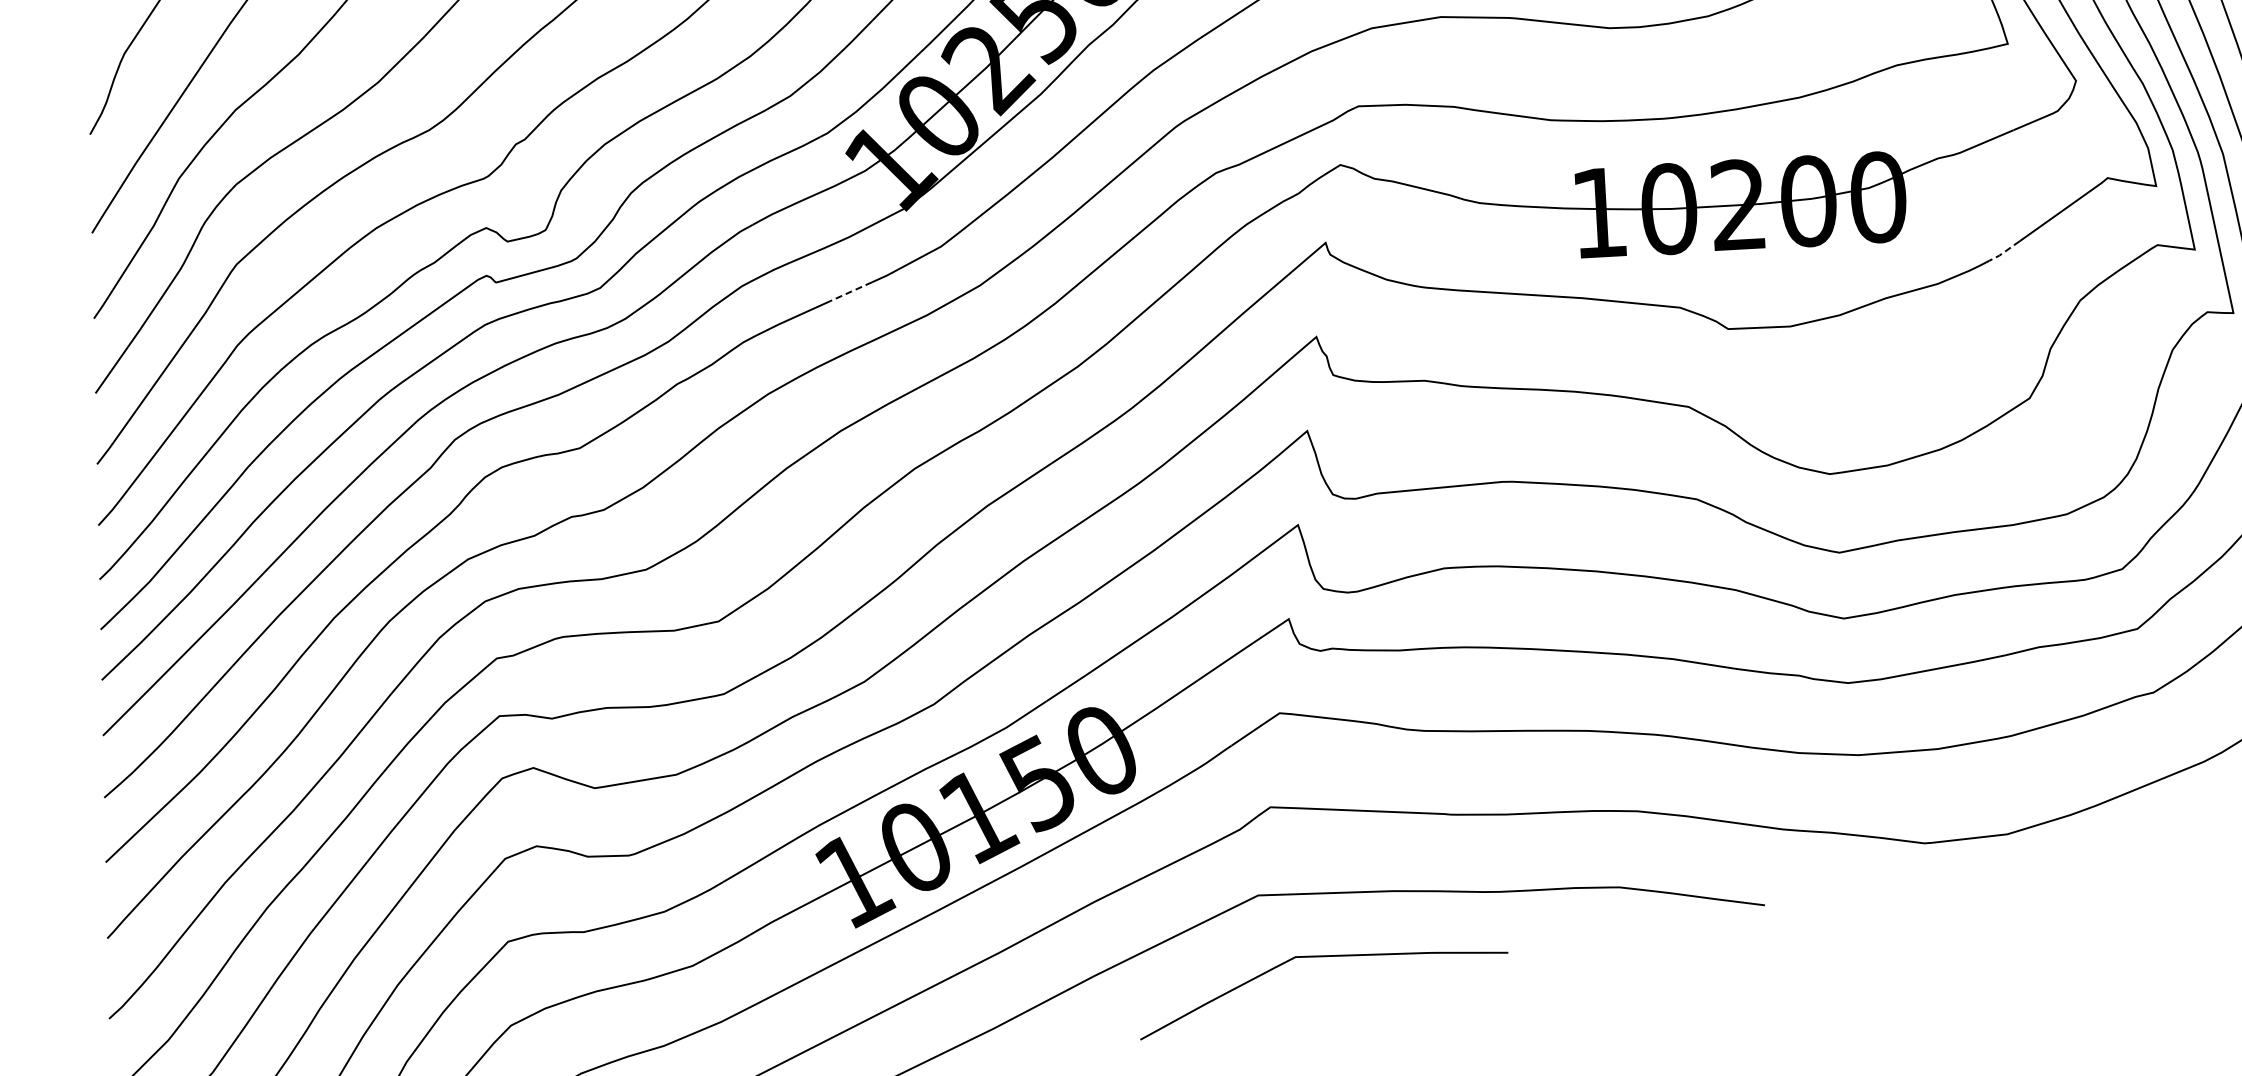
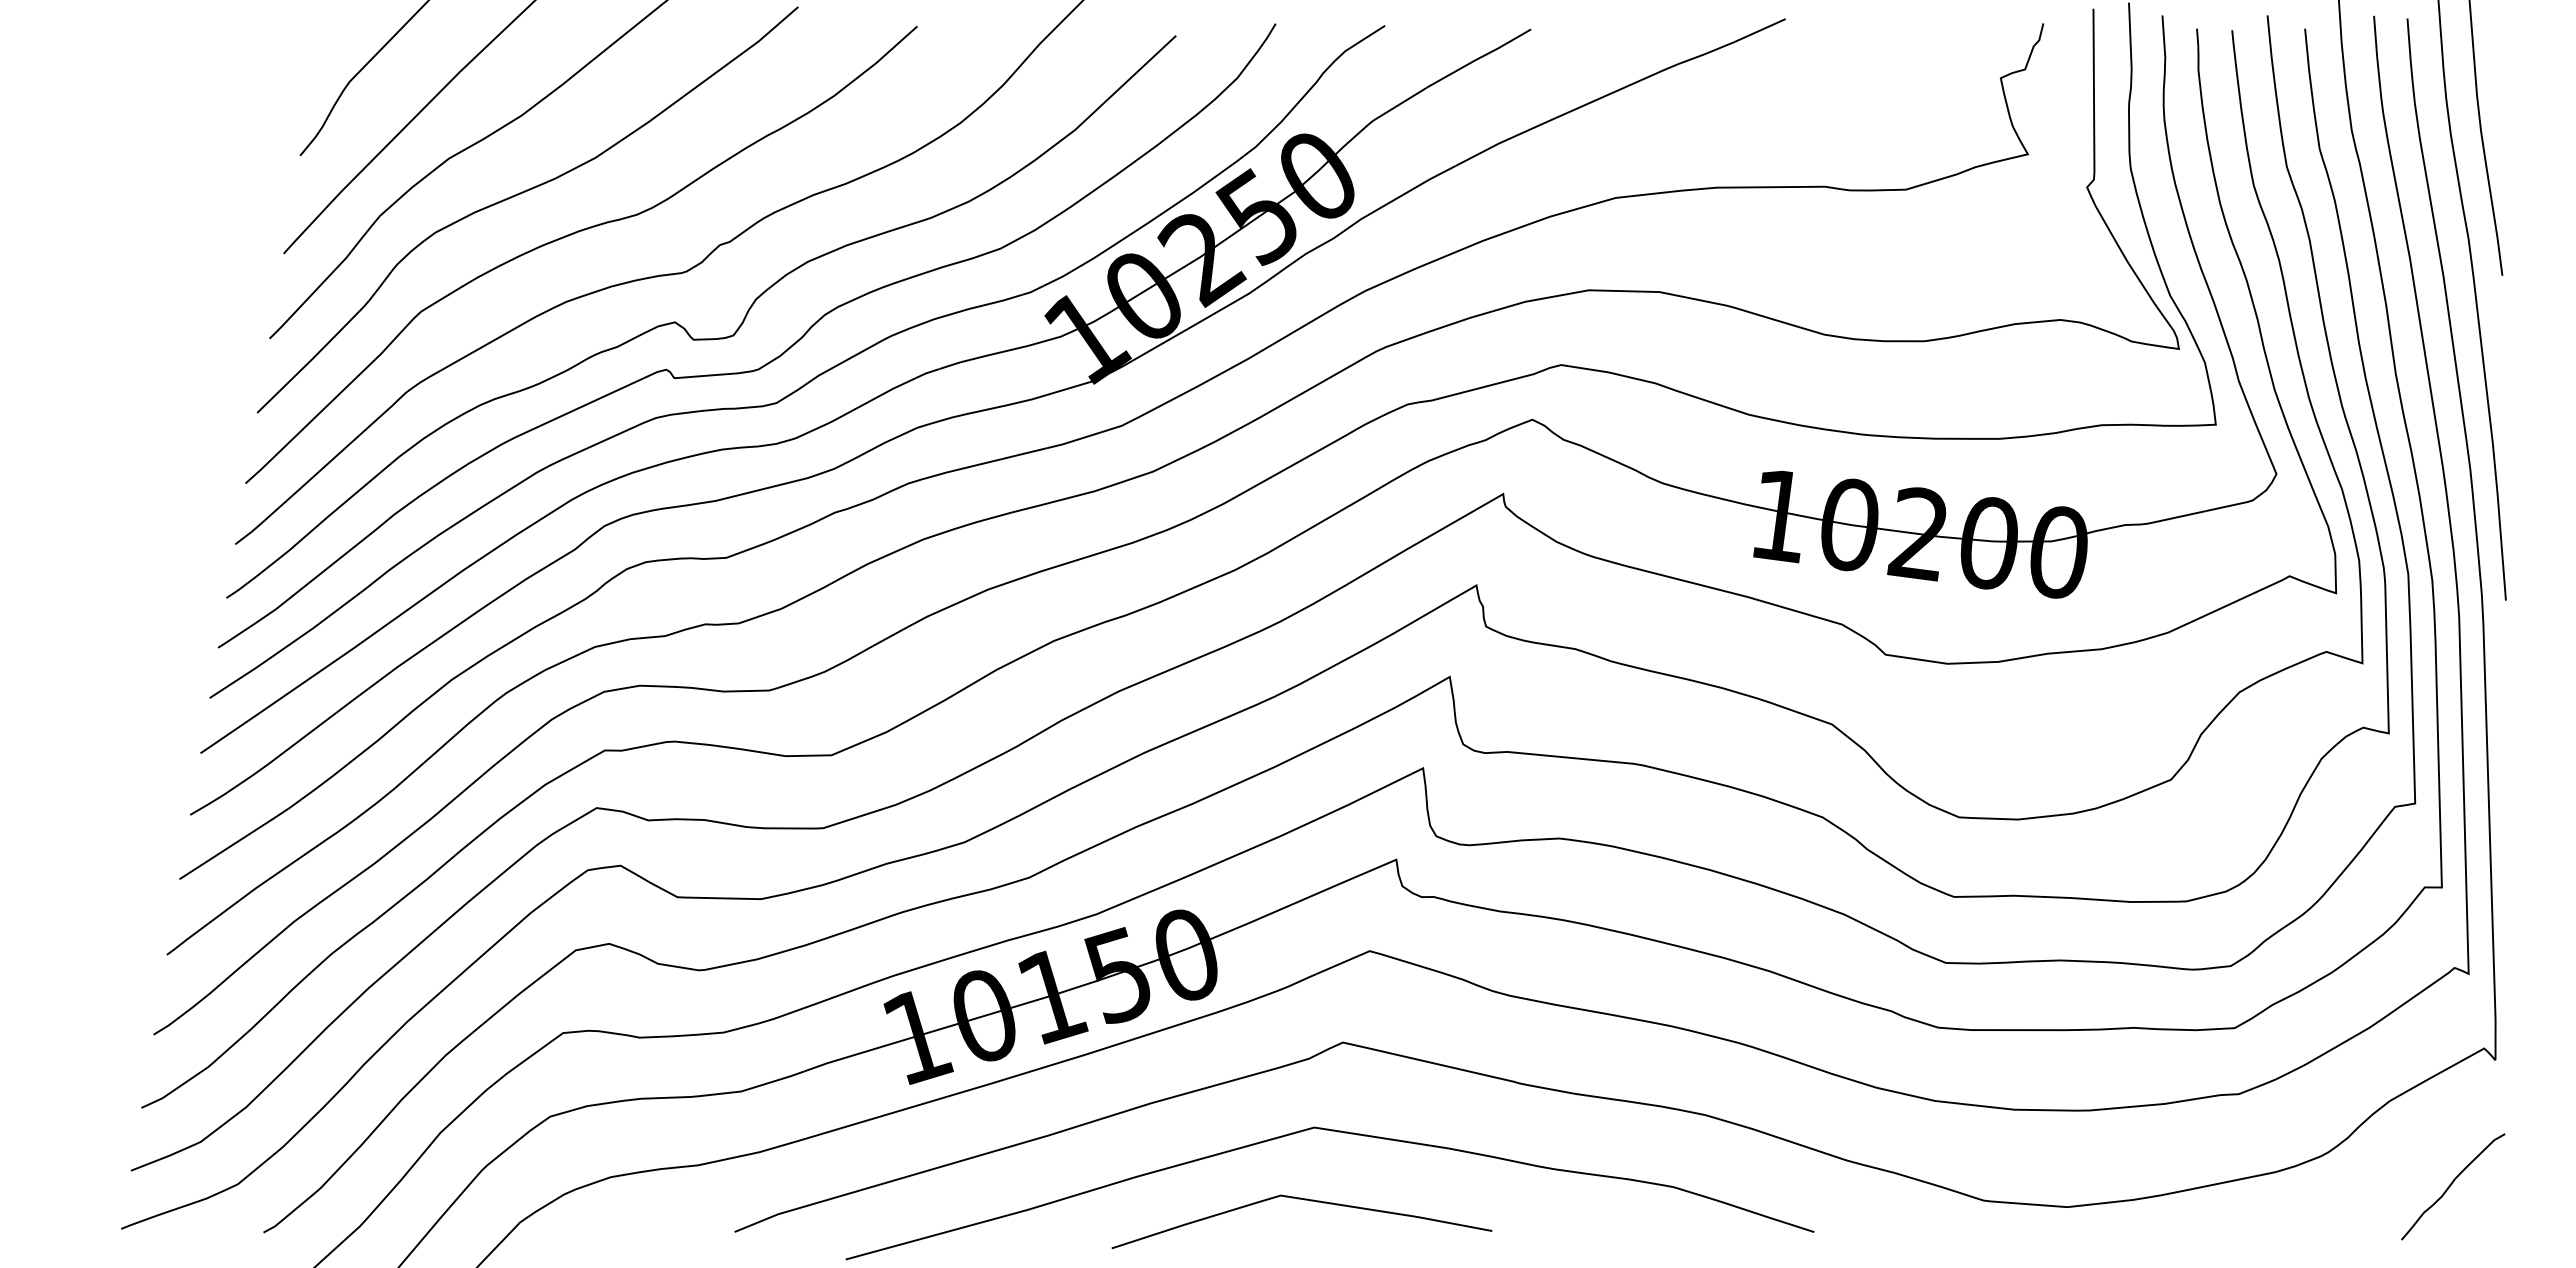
line: (2004, 252) -> (2173, 630), dashed -> solid
line: (851, 291) -> (1024, 453), dashed -> solid
curve: (1319, 957) -> (1304, 1200), moved

